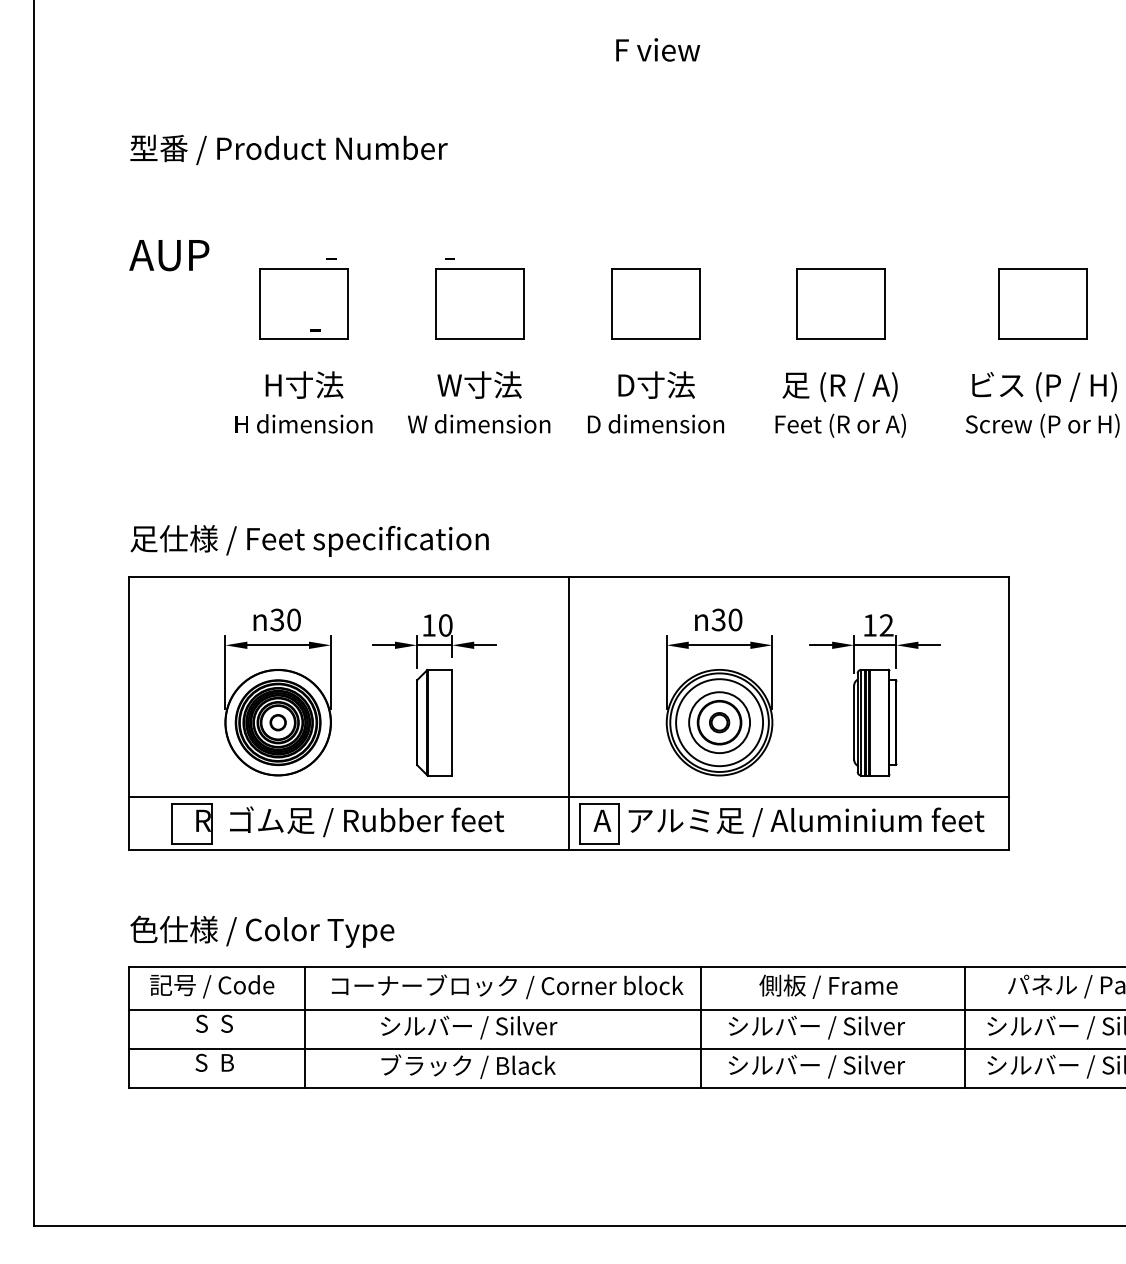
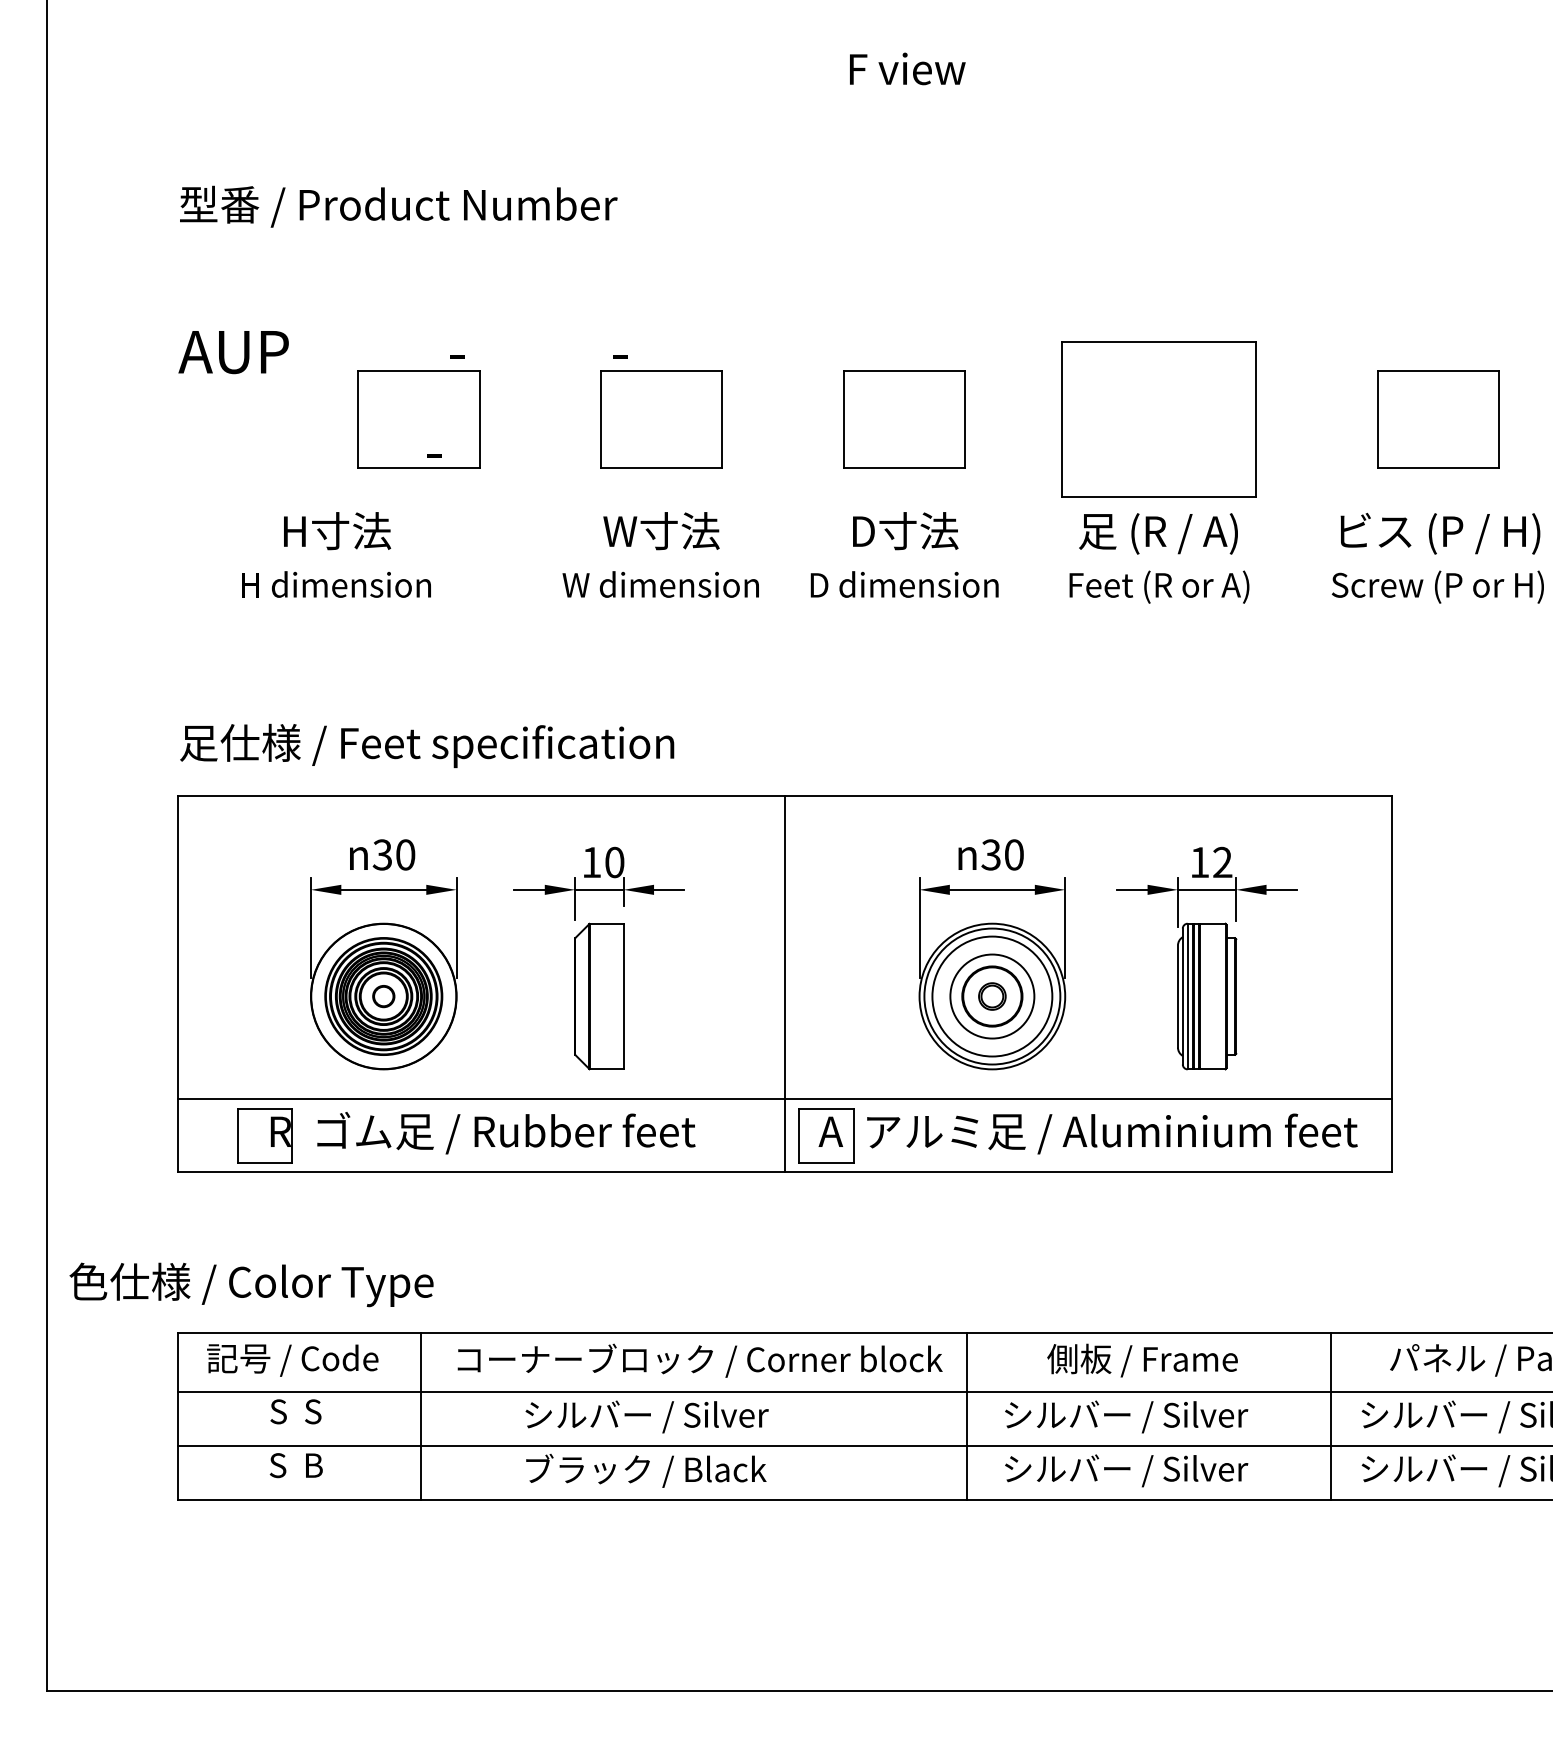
part: (840, 303) -> (1159, 418), size x1.6
text: (303, 402) -> (335, 555), moved
text: (262, 931) -> (251, 1284), moved

